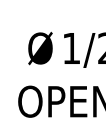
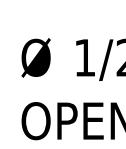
text: (39, 48) -> (35, 57), moved

